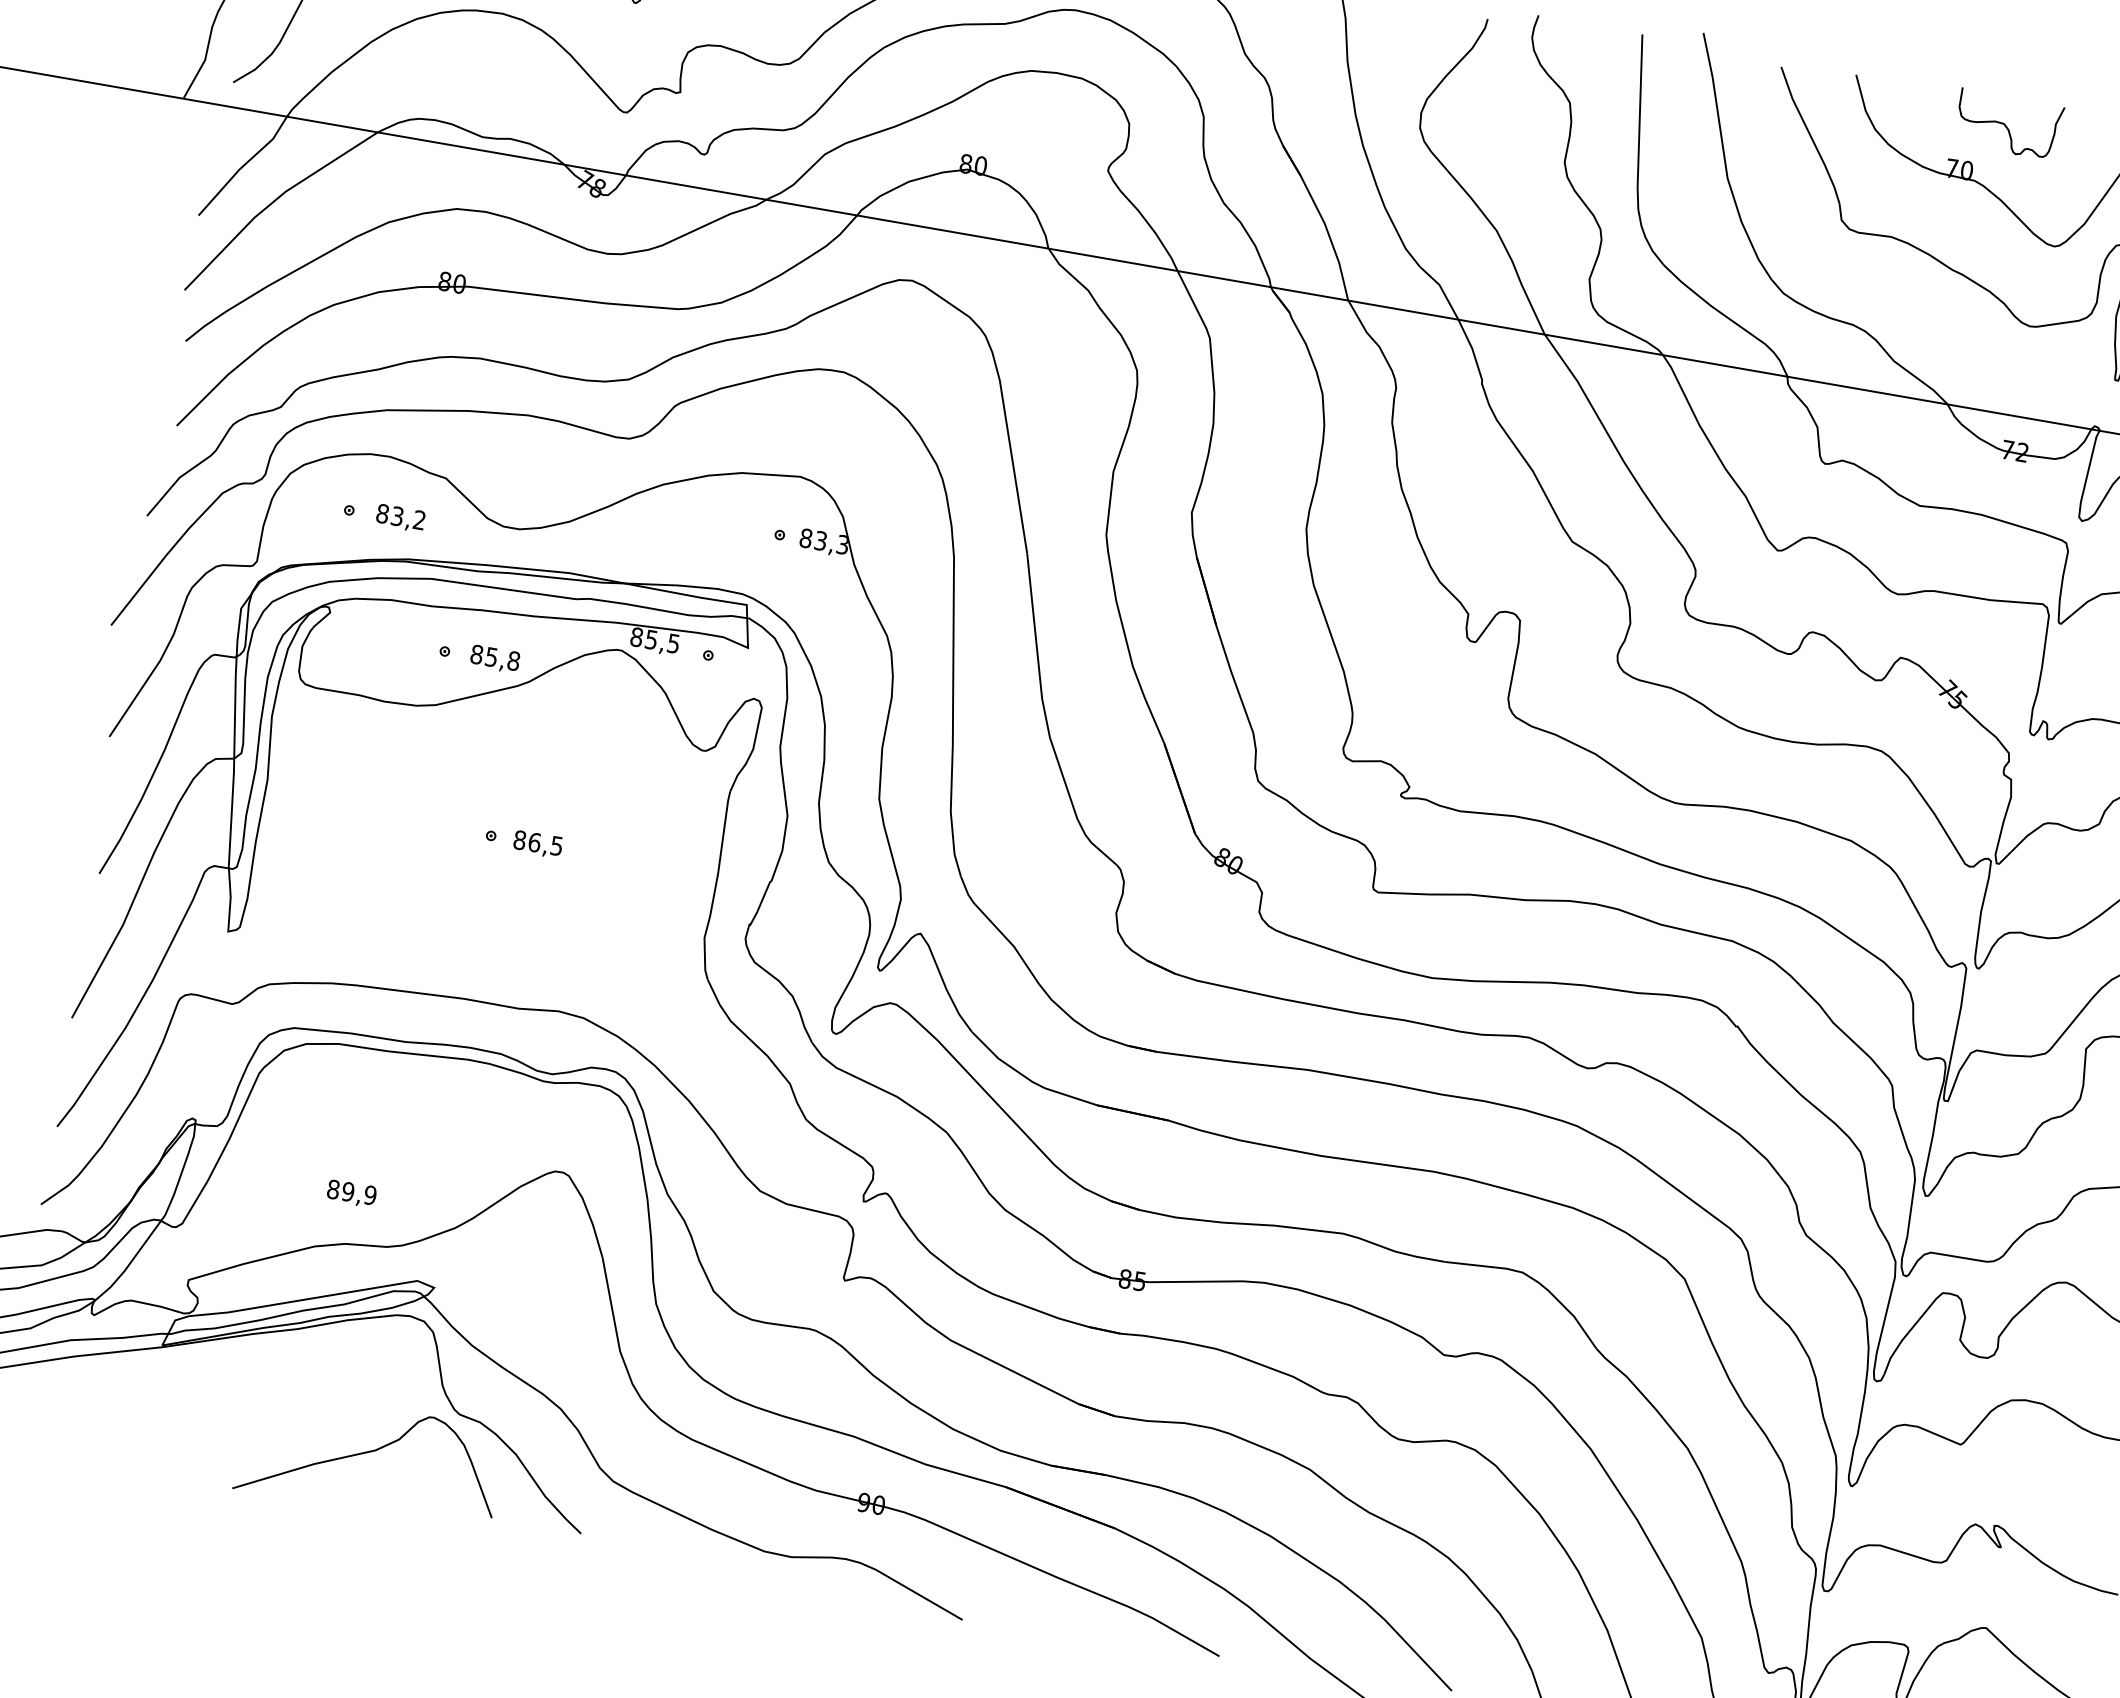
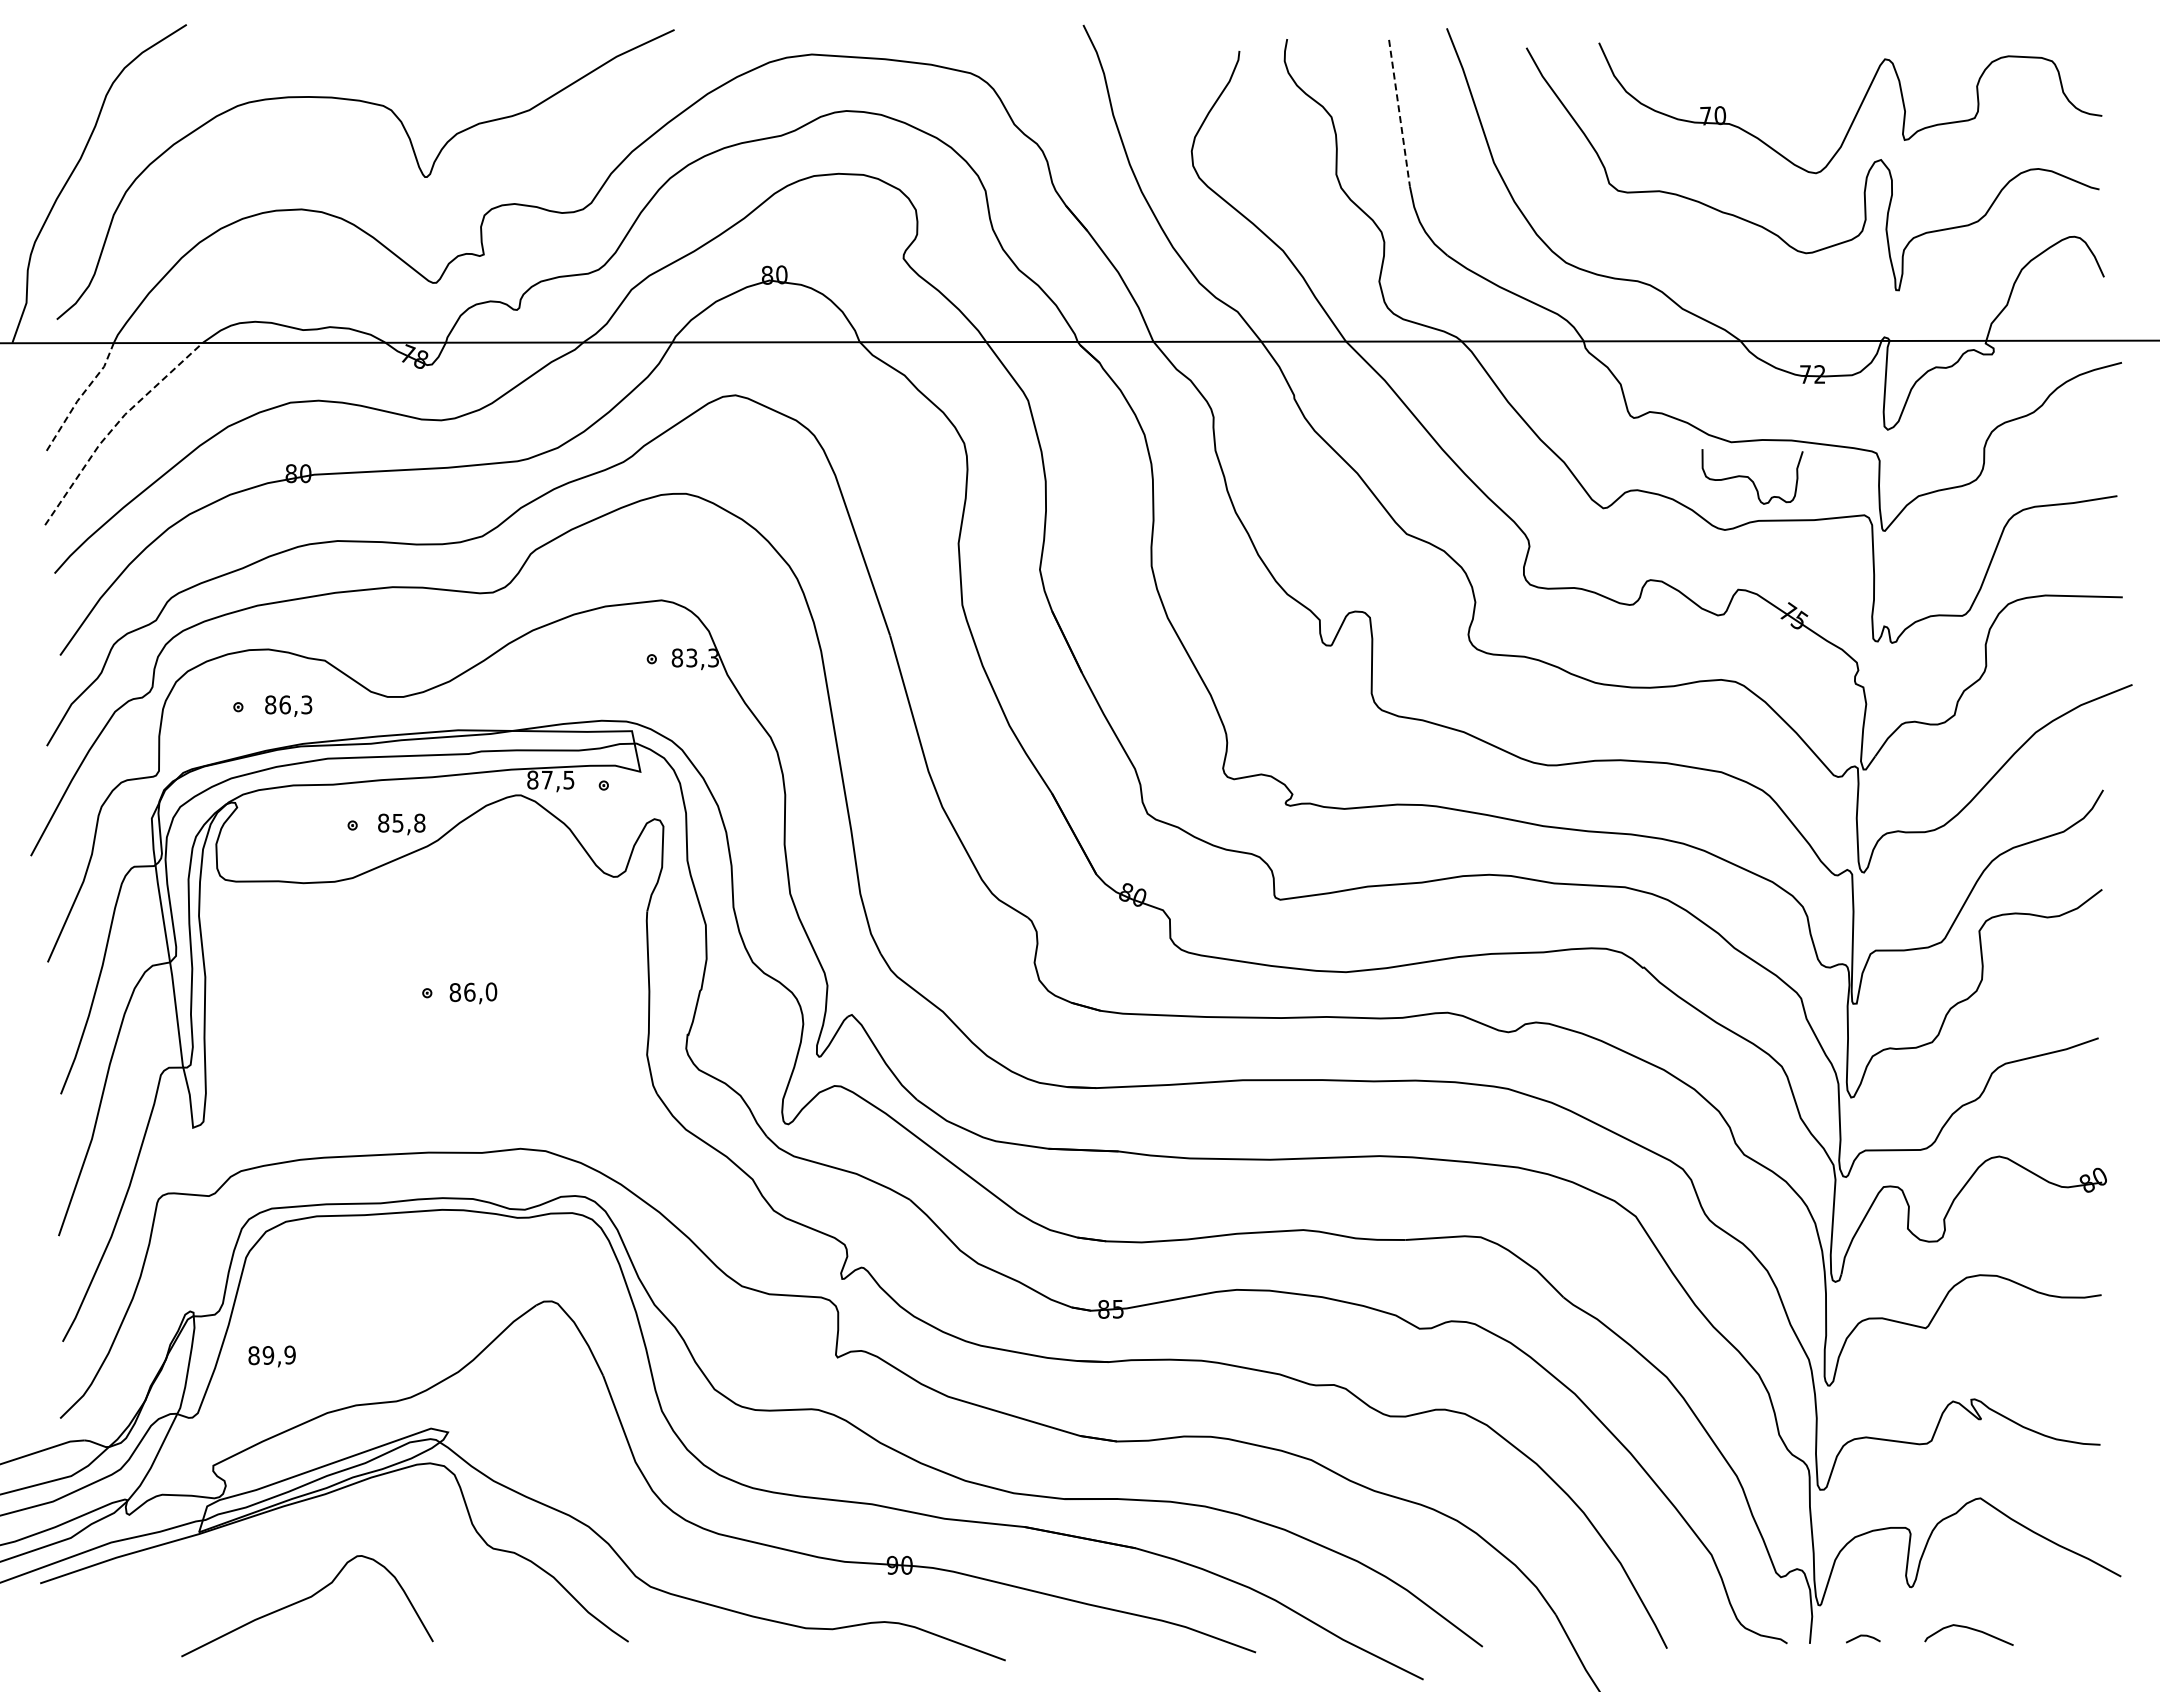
line: (1639, 111) -> (1399, 113), solid -> dashed
curve: (2006, 125) -> (1750, 478), moved
line: (243, 166) -> (80, 397), solid -> dashed
line: (274, 201) -> (115, 425), solid -> dashed
text: (408, 517) -> (295, 704), 83,2 -> 86,3
text: (650, 640) -> (546, 780), 85,5 -> 87,5
text: (556, 845) -> (491, 991), 86,5 -> 86,0
text: (351, 1193) -> (271, 1356), moved
curve: (368, 1453) -> (305, 1600), moved

